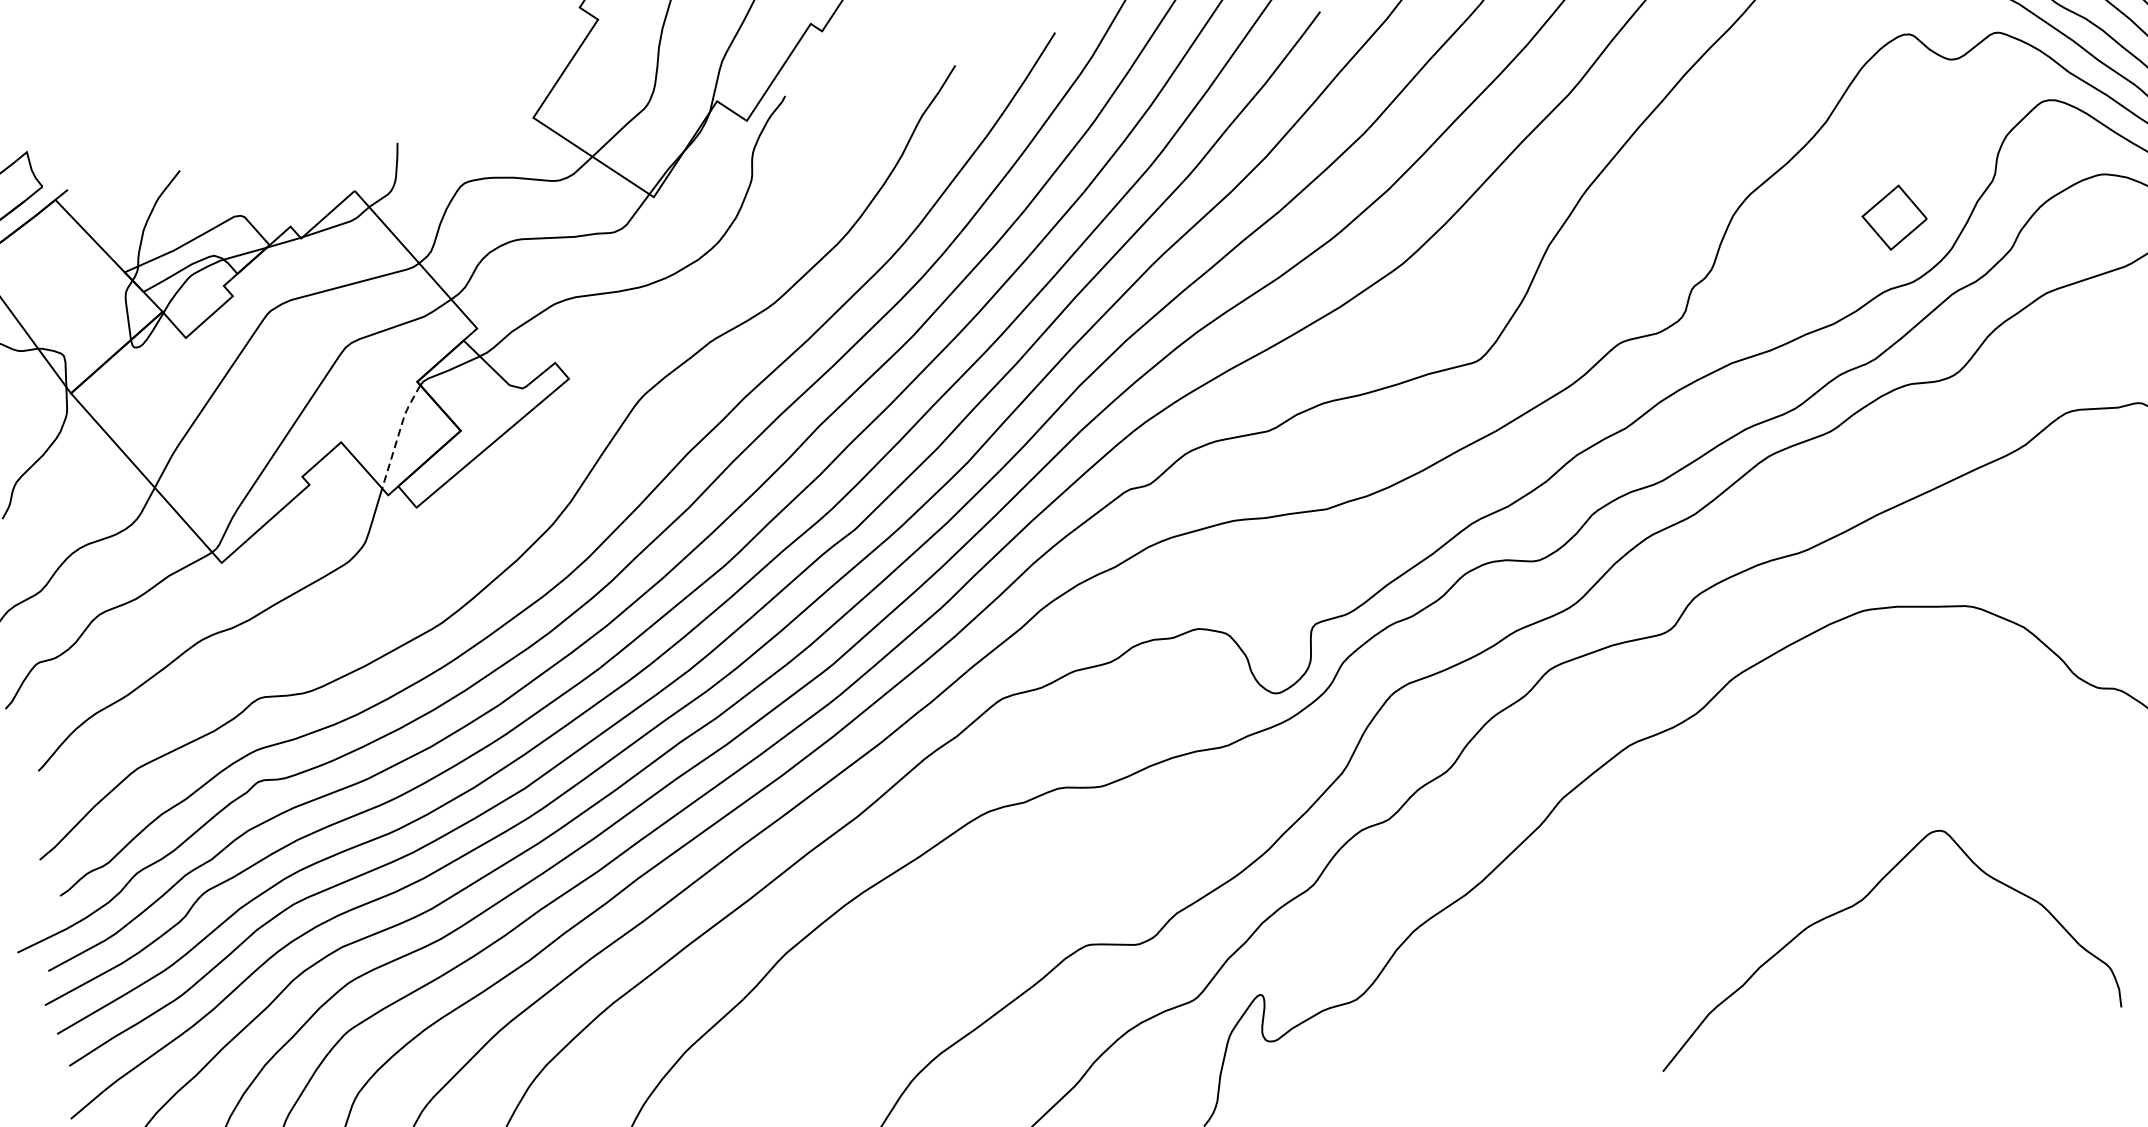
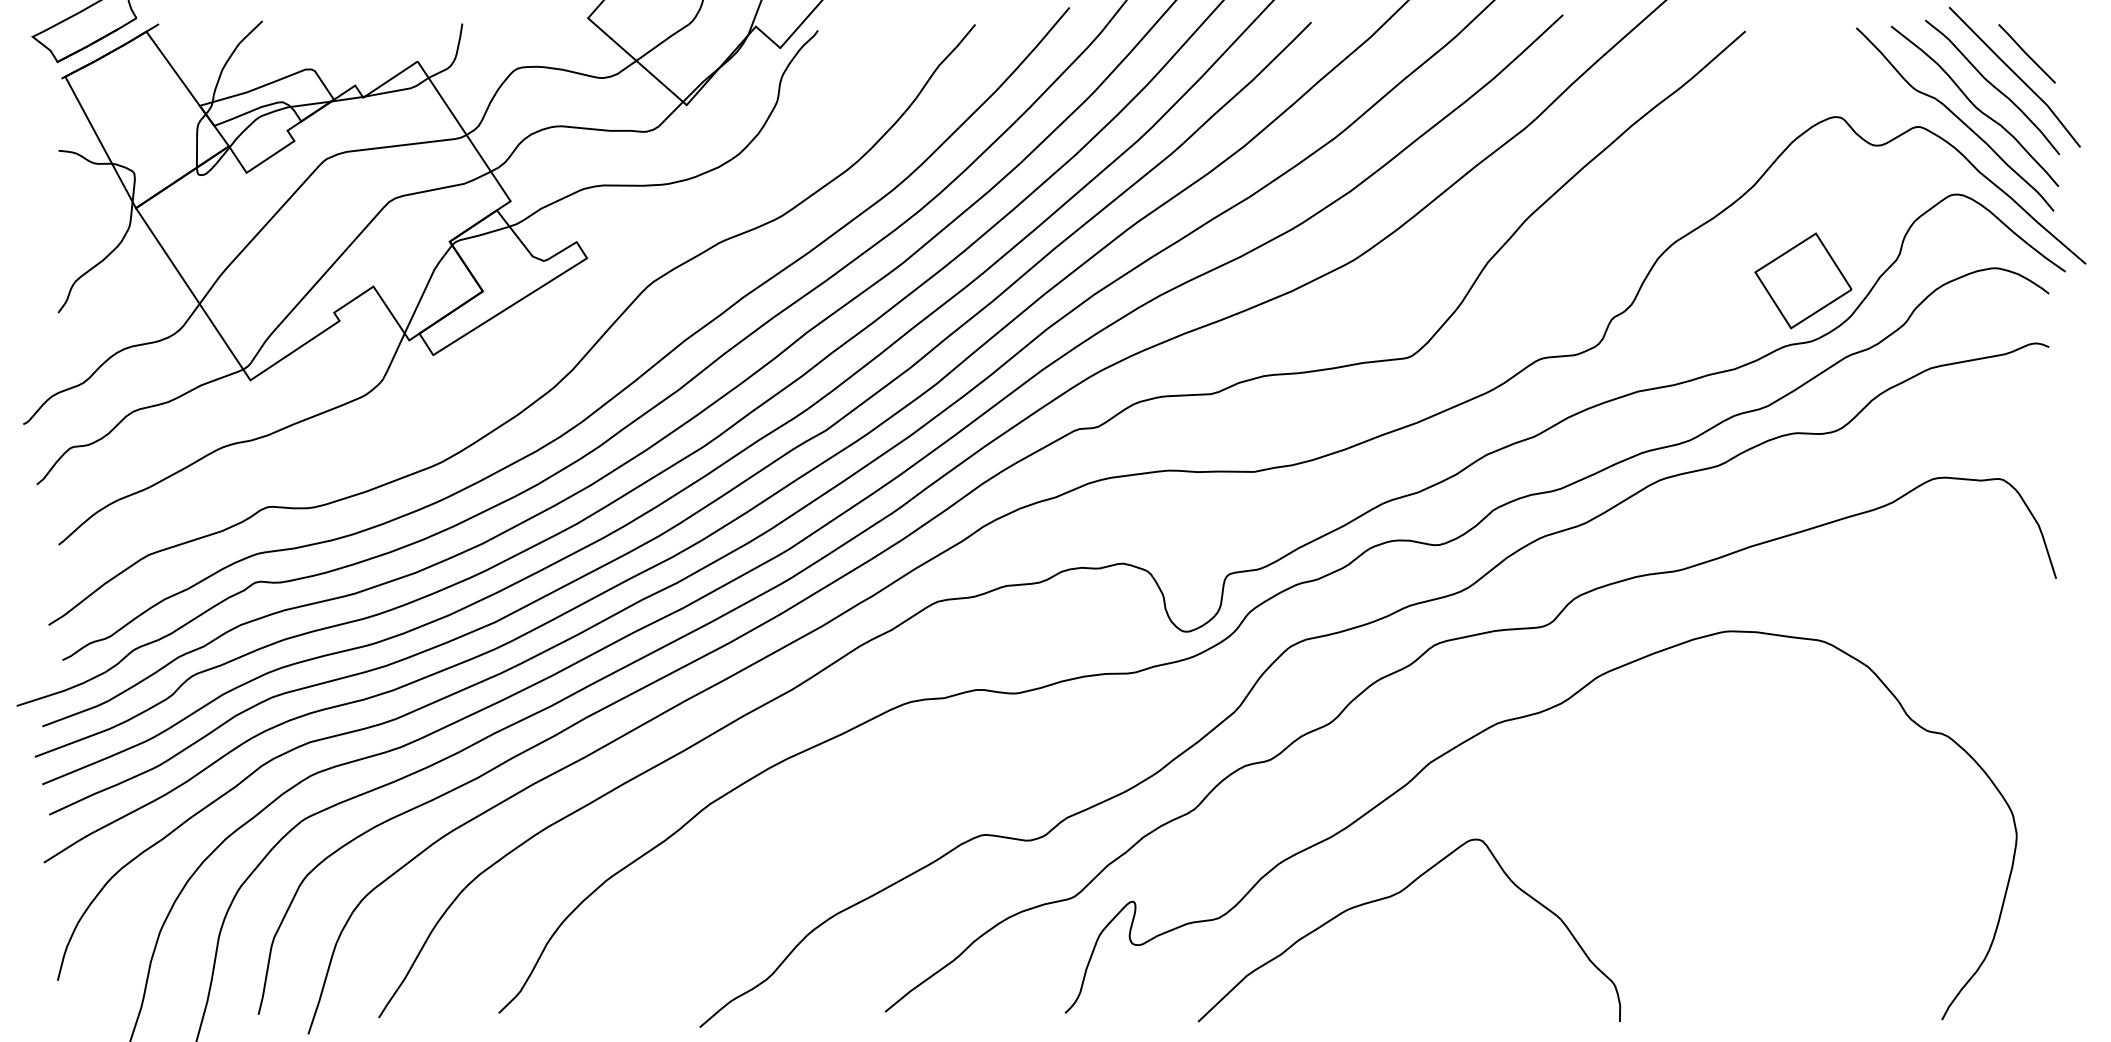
part: (1894, 217) -> (1803, 280), size x1.67
line: (398, 434) -> (426, 286), dashed -> solid
curve: (1856, 905) -> (1393, 896), moved

